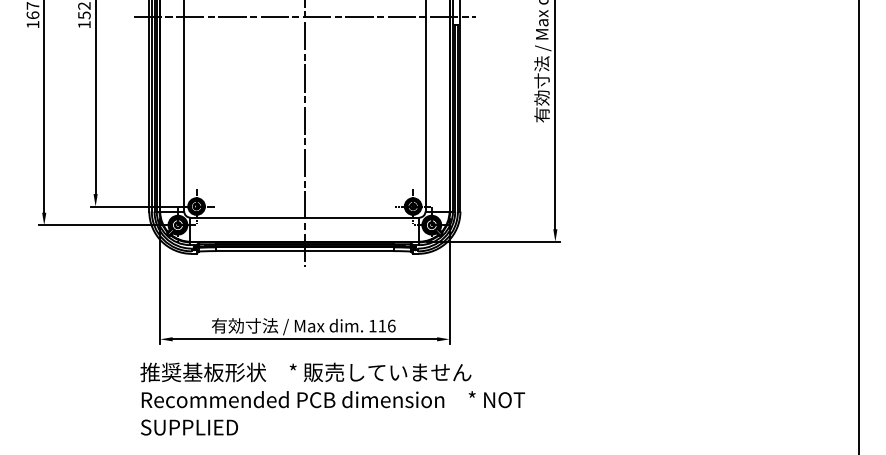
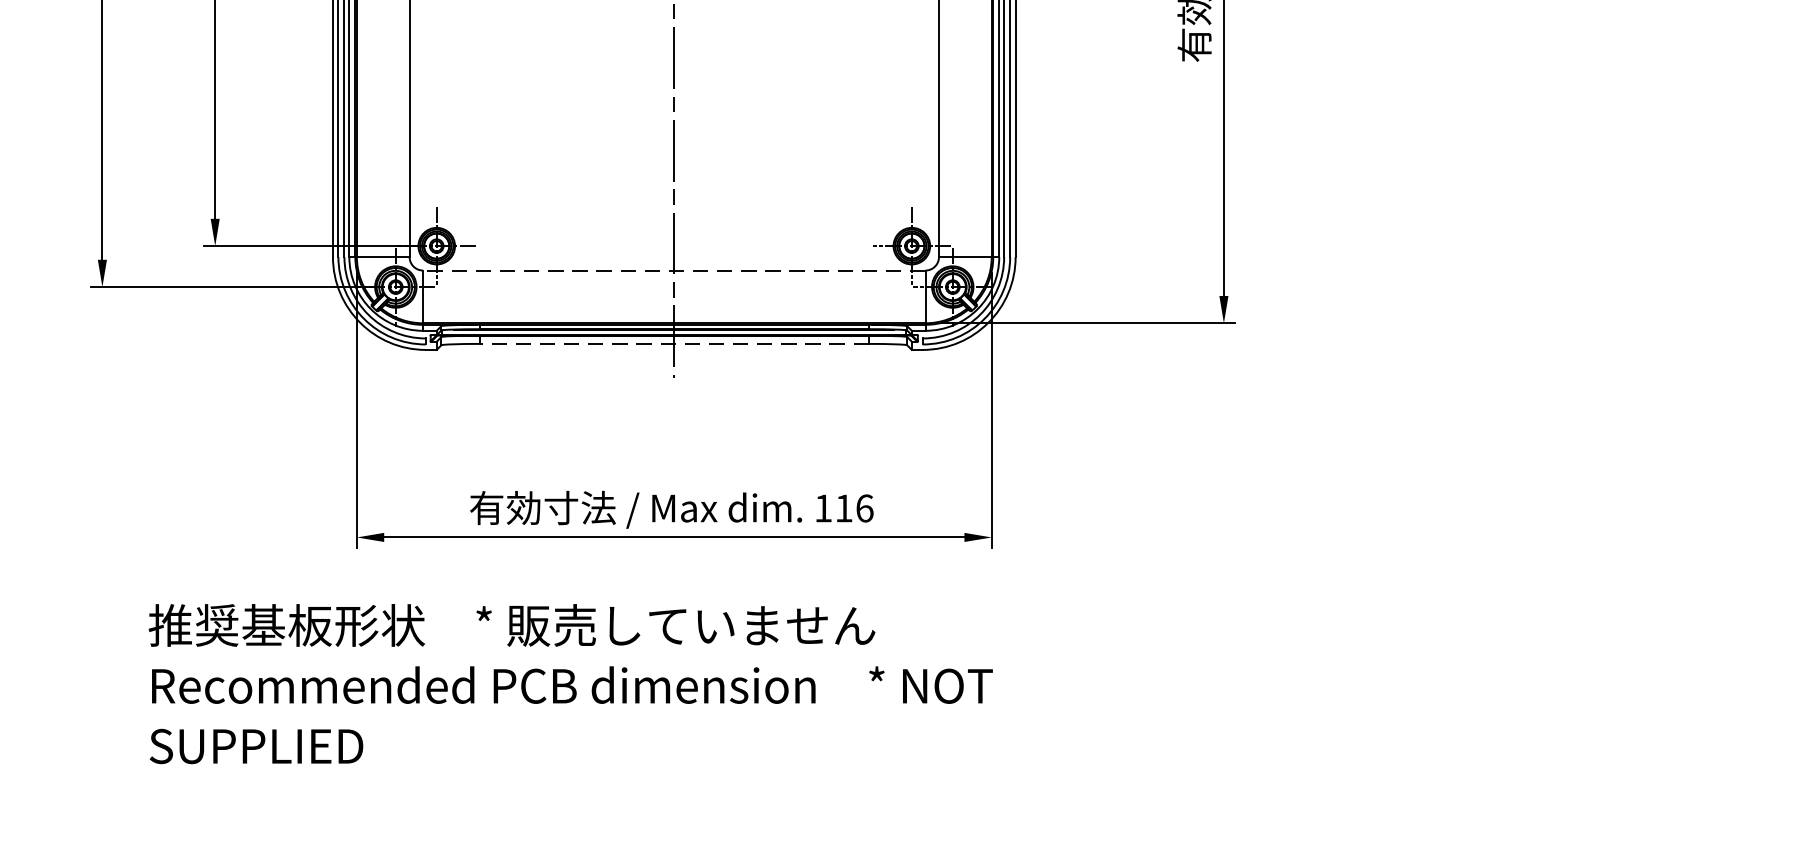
line: (304, 217) -> (673, 270), solid -> dashed
line: (304, 251) -> (673, 344), solid -> dashed
text: (332, 398) -> (570, 682), moved

